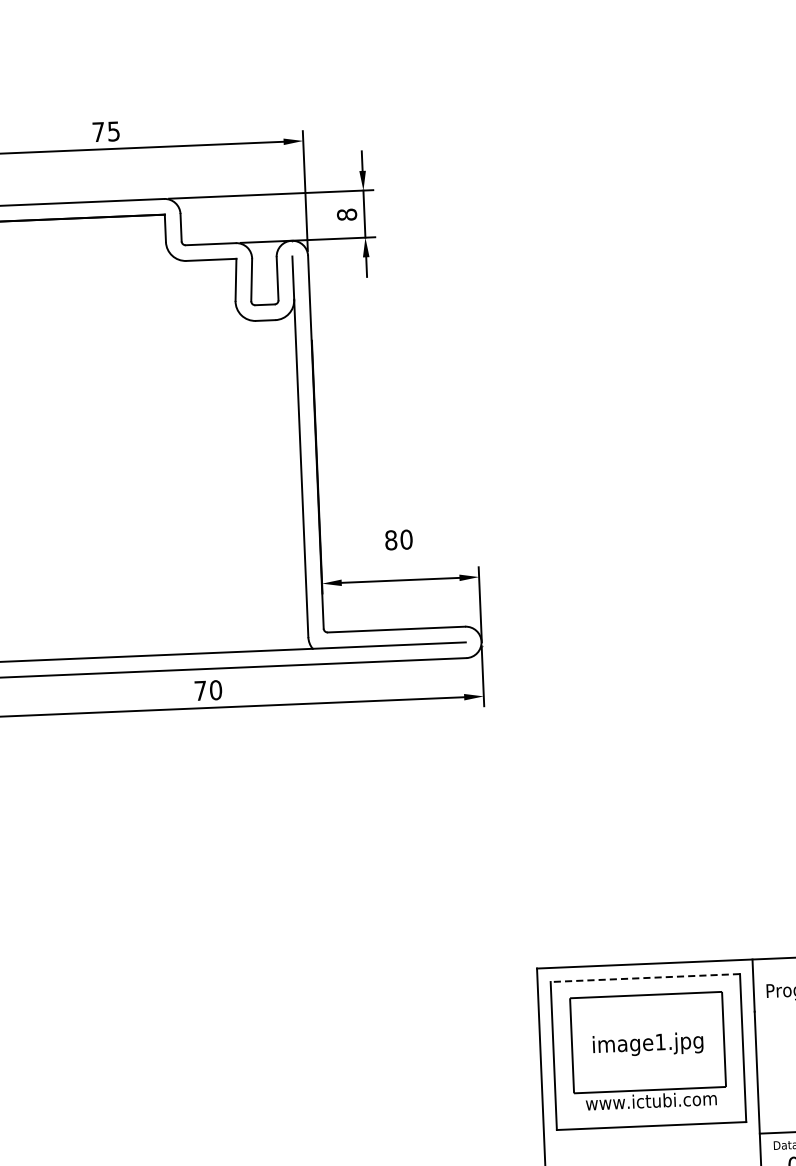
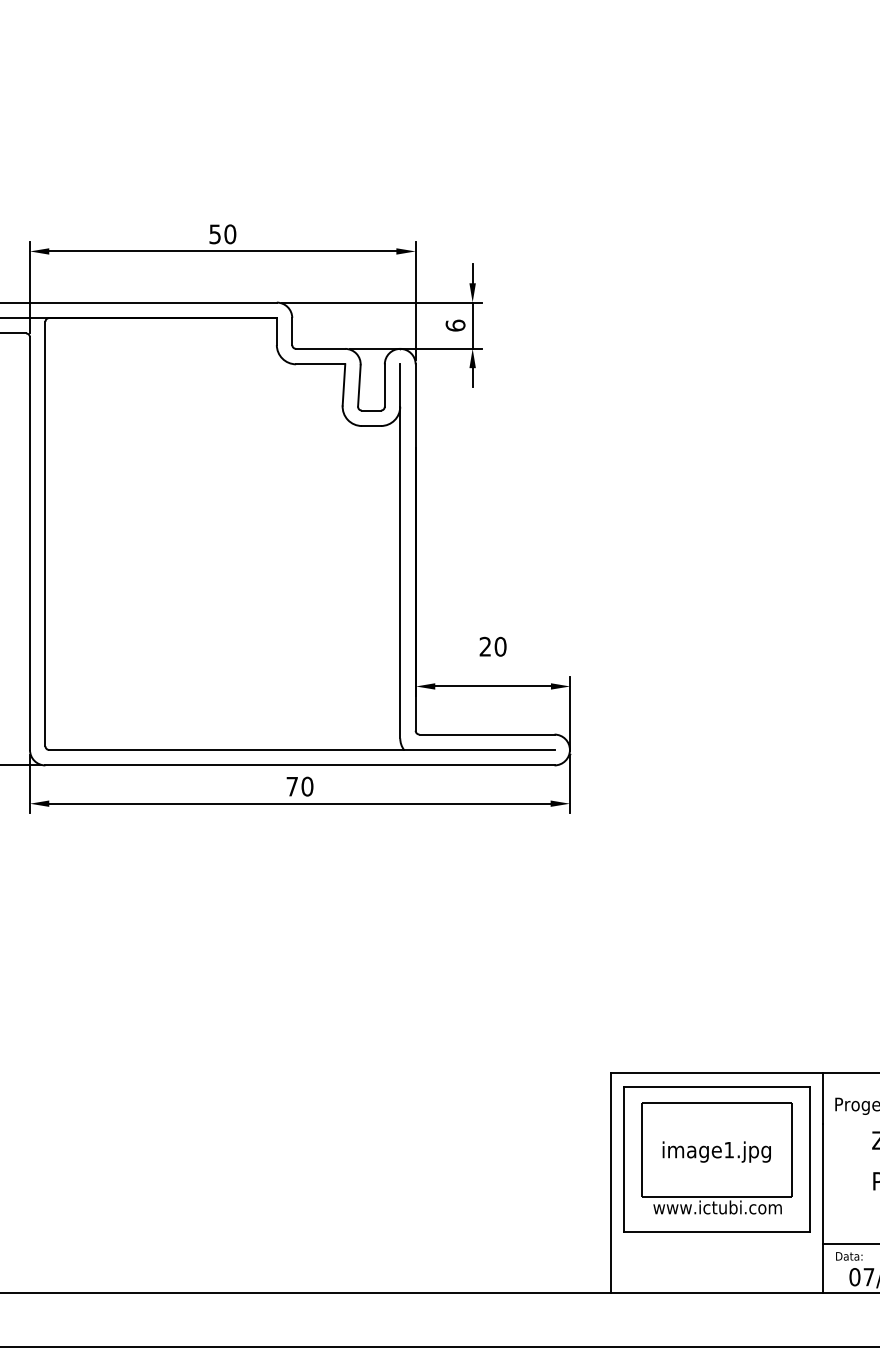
text: (105, 131) -> (222, 234), 75 -> 50
text: (346, 214) -> (455, 325), 8 -> 6
text: (391, 540) -> (485, 646), 80 -> 20
line: (645, 977) -> (716, 1086), dashed -> solid

